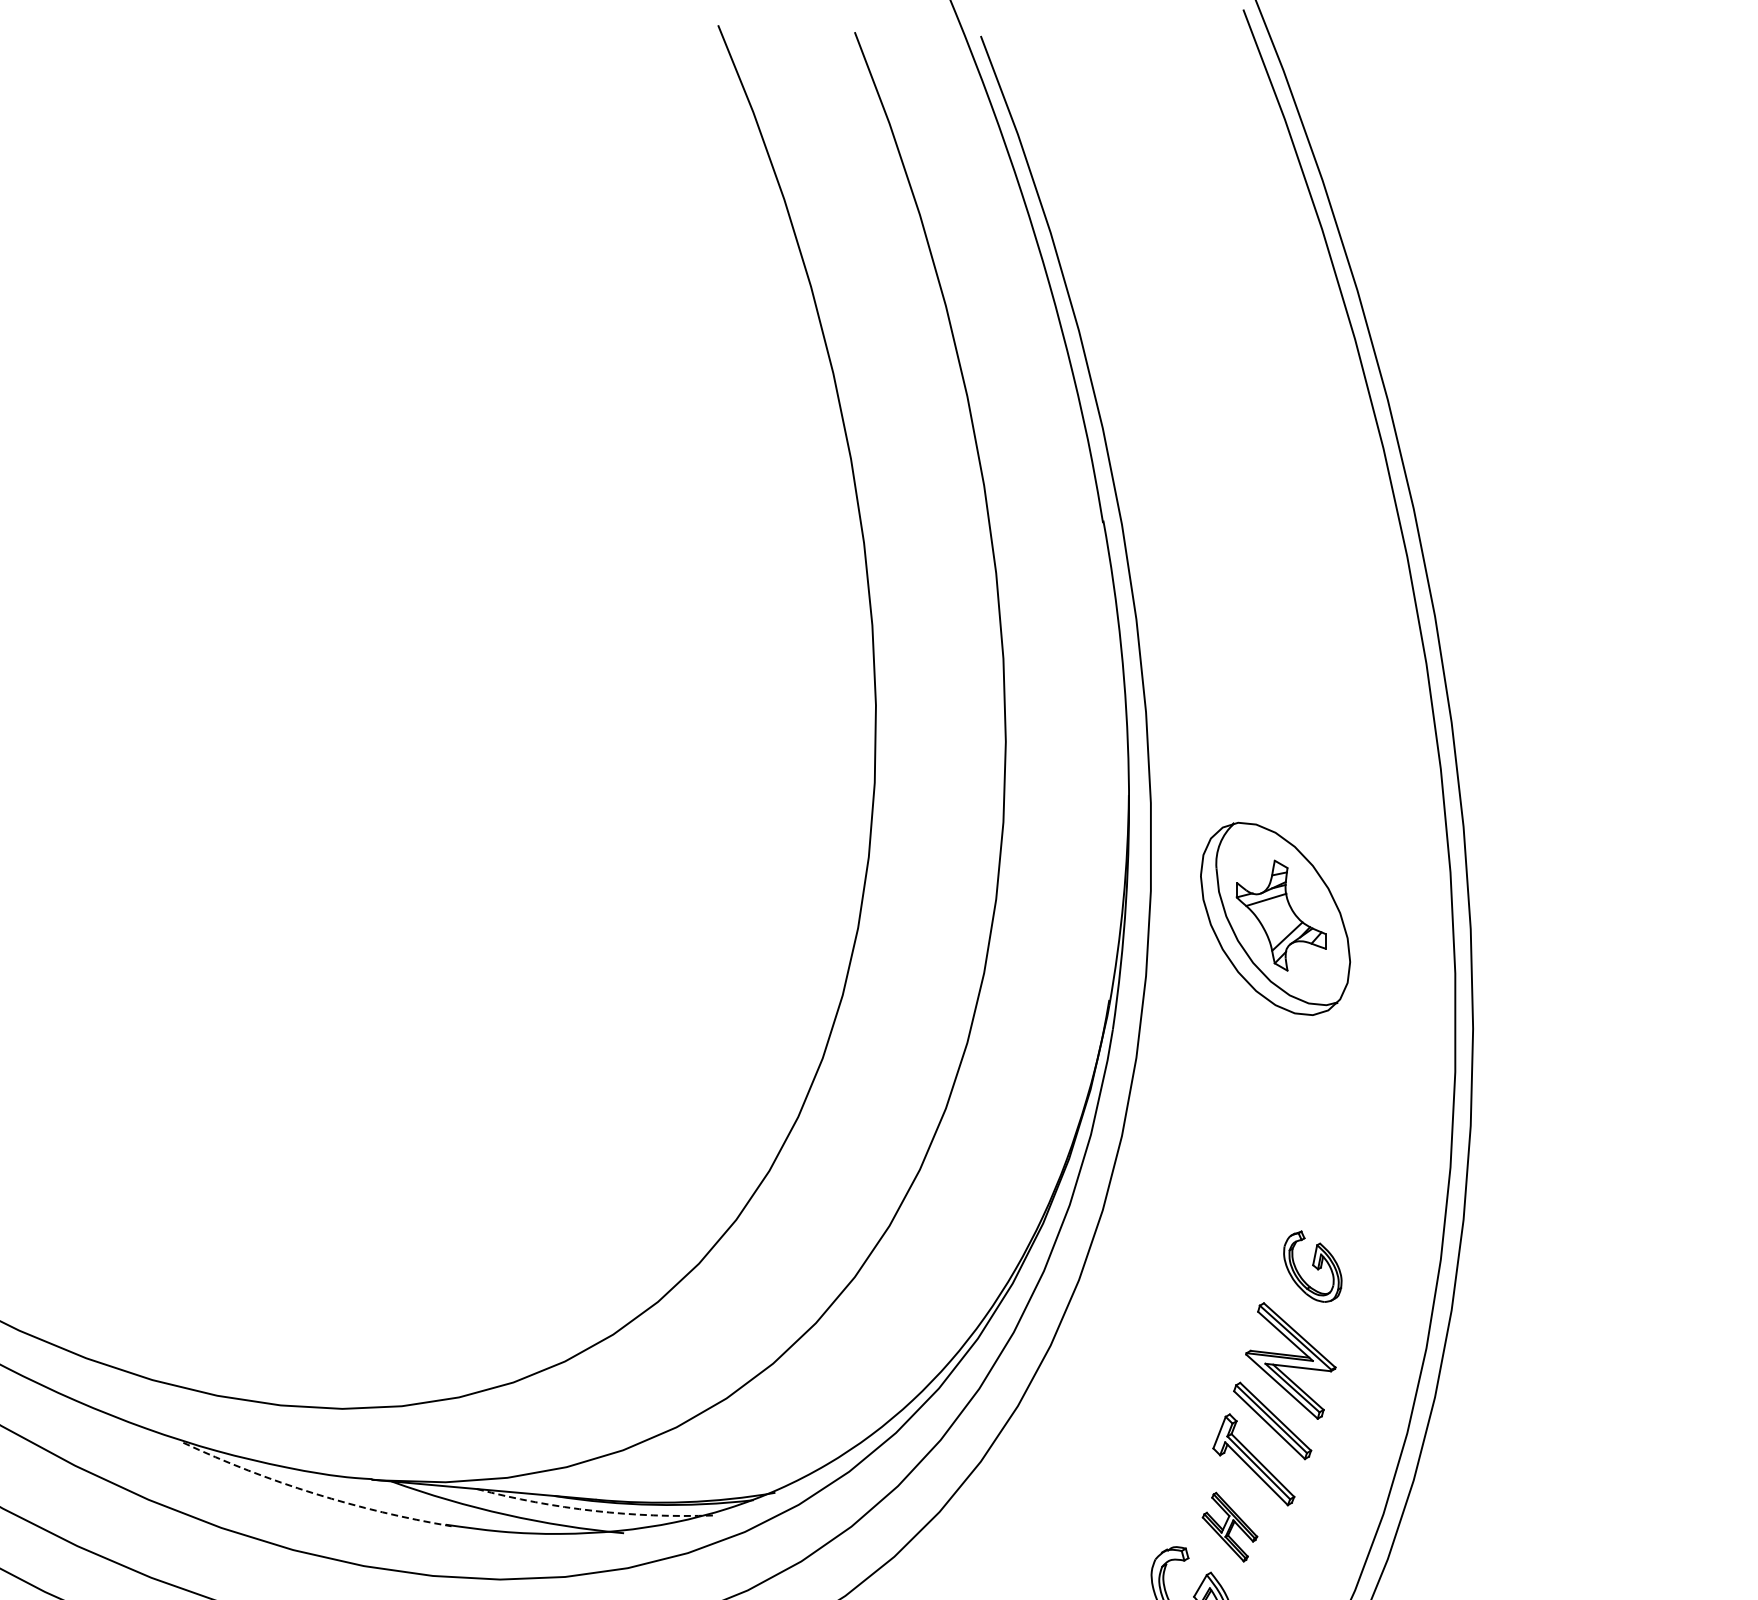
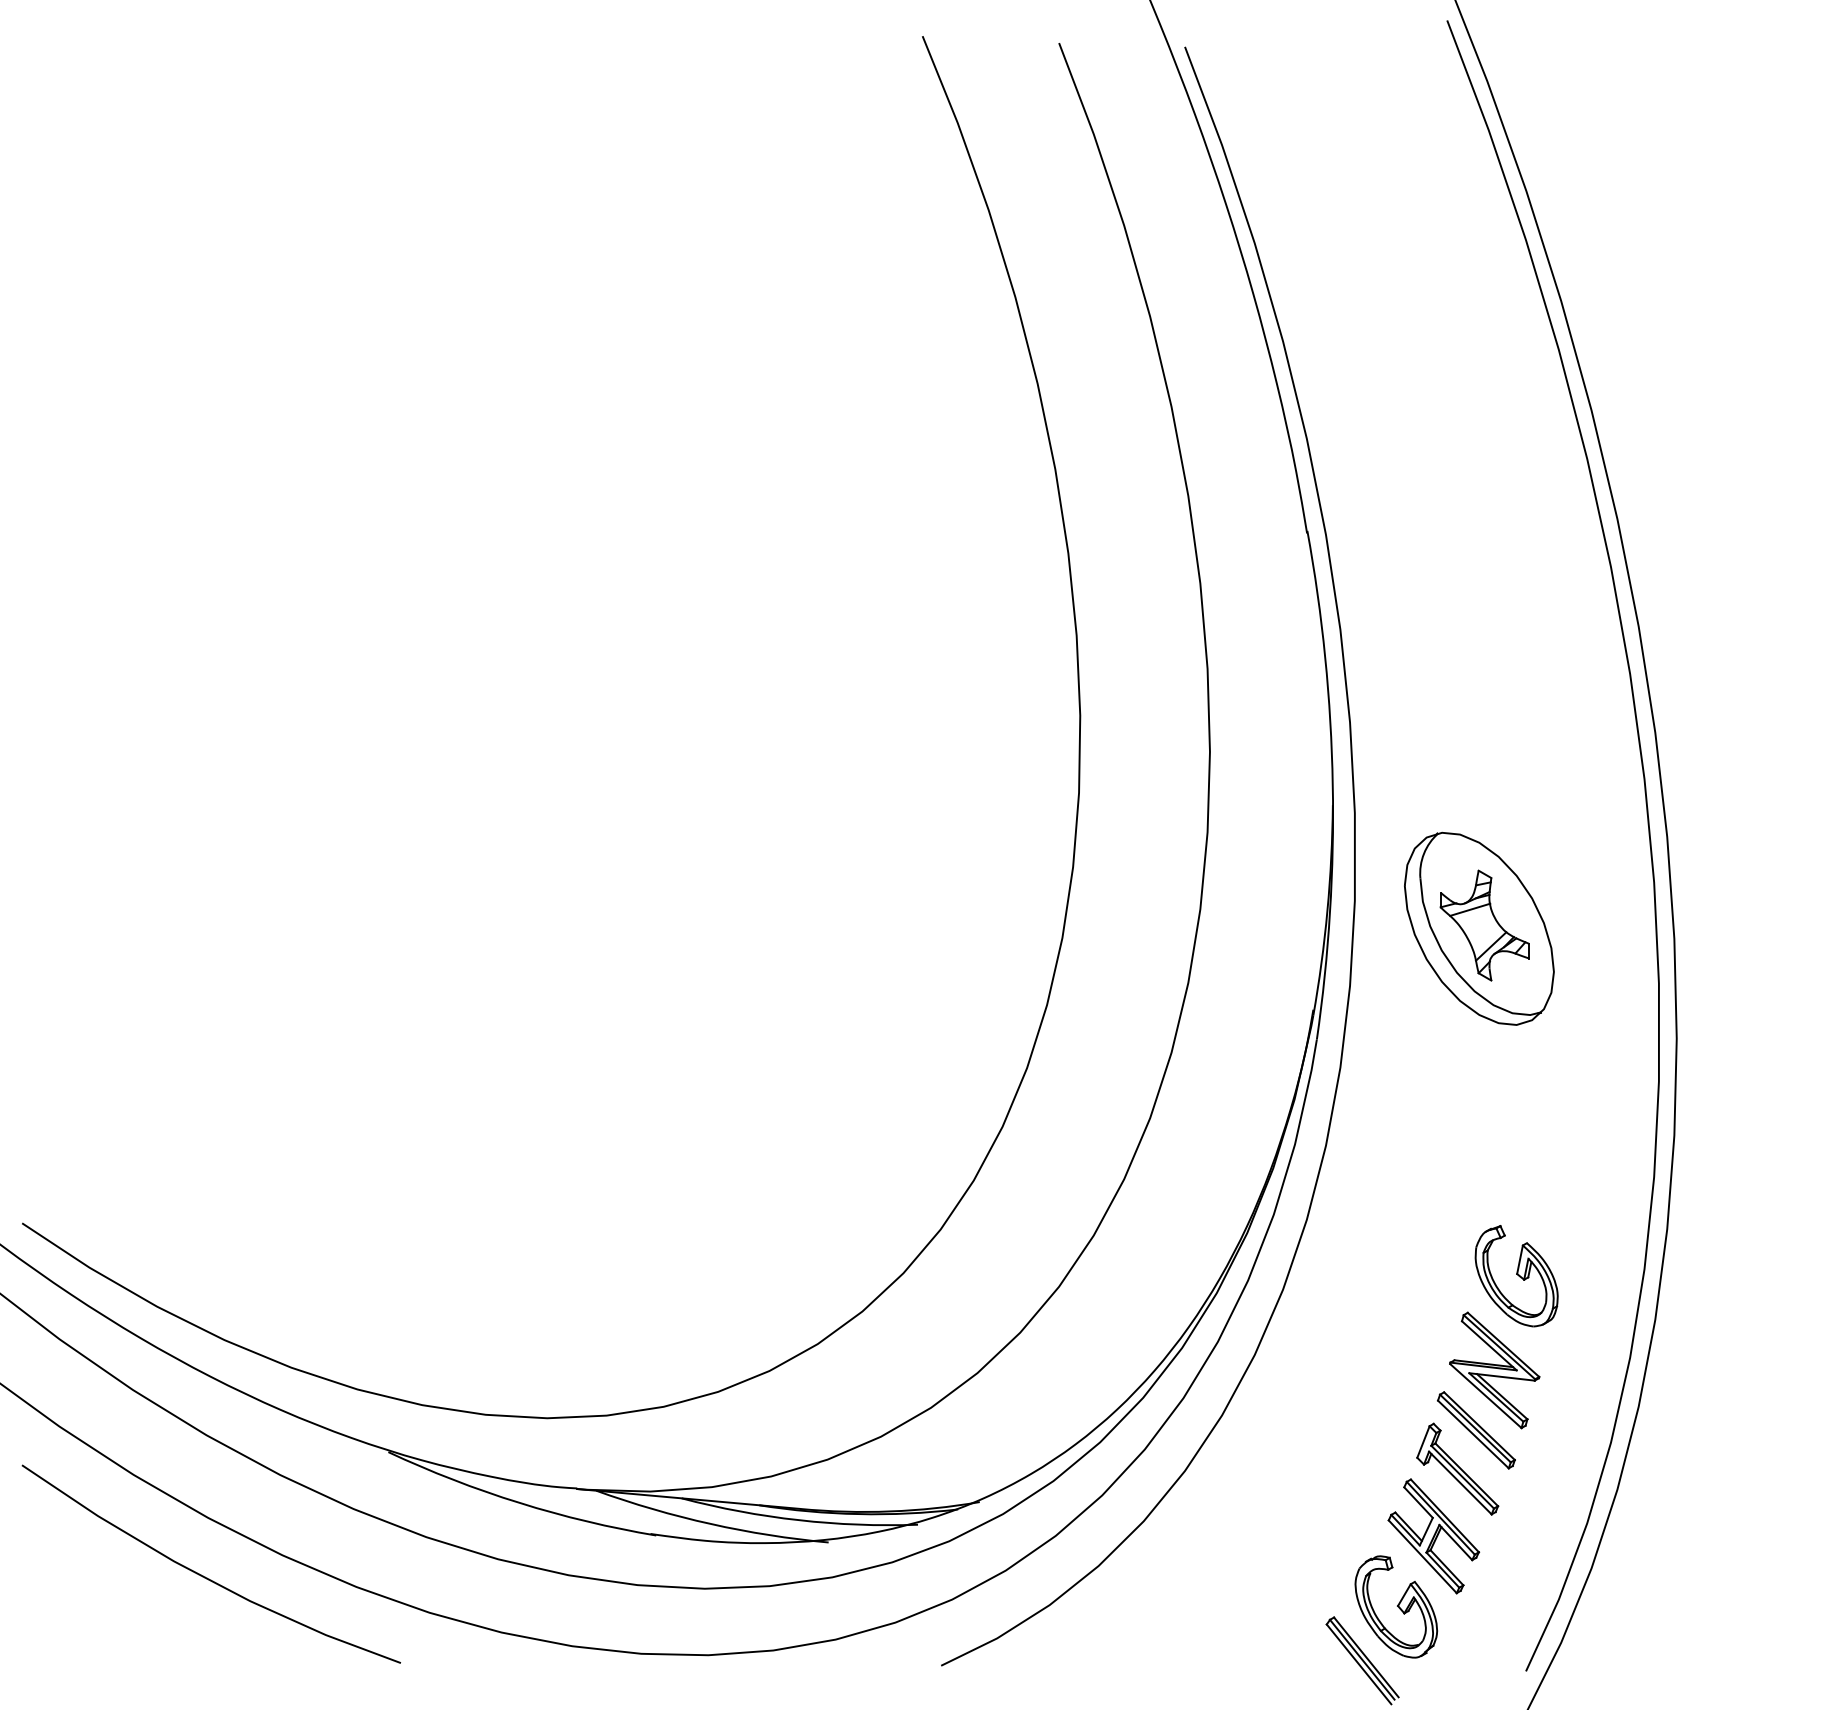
part: (1312, 1266) -> (1516, 1276), size x1.43
arc: (314, 1493) -> (519, 1502), dashed -> solid
arc: (593, 1511) -> (798, 1520), dashed -> solid
part: (1229, 1527) -> (1433, 1536), size x1.67

